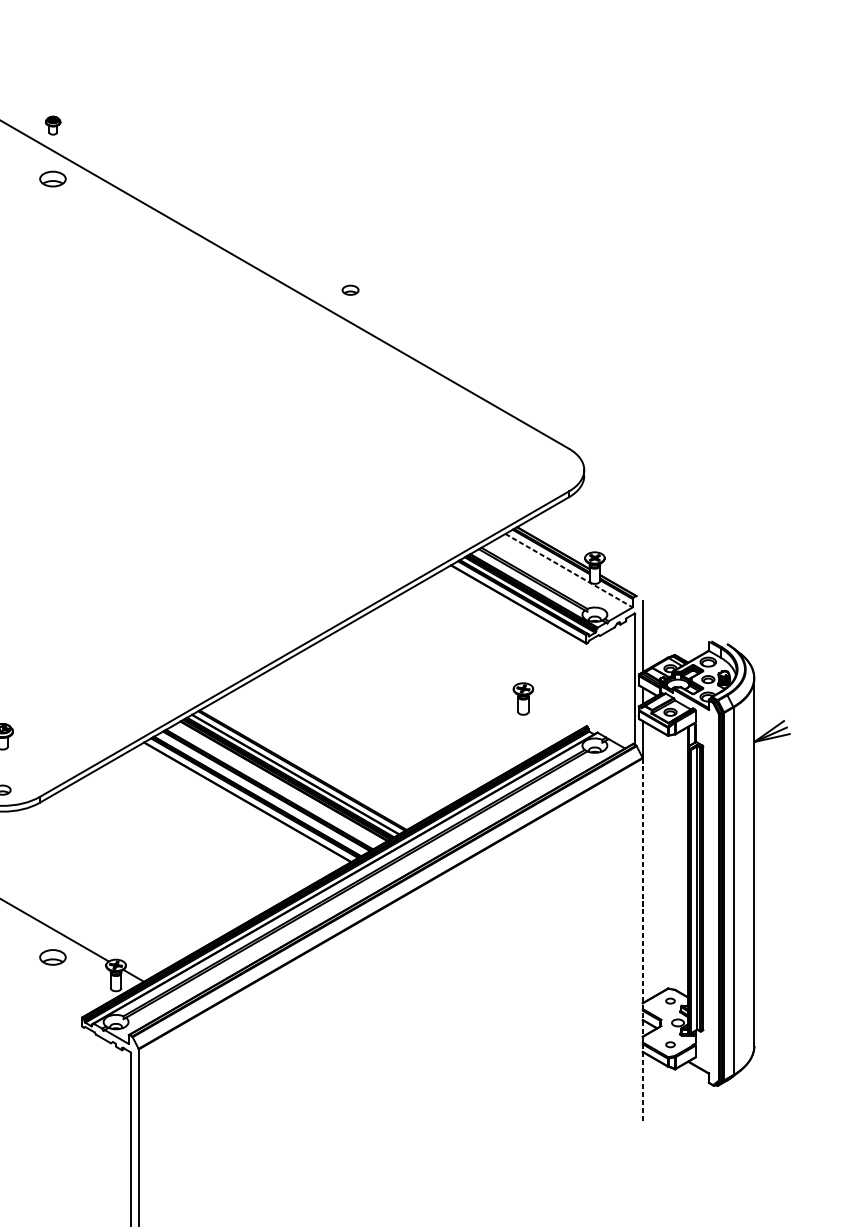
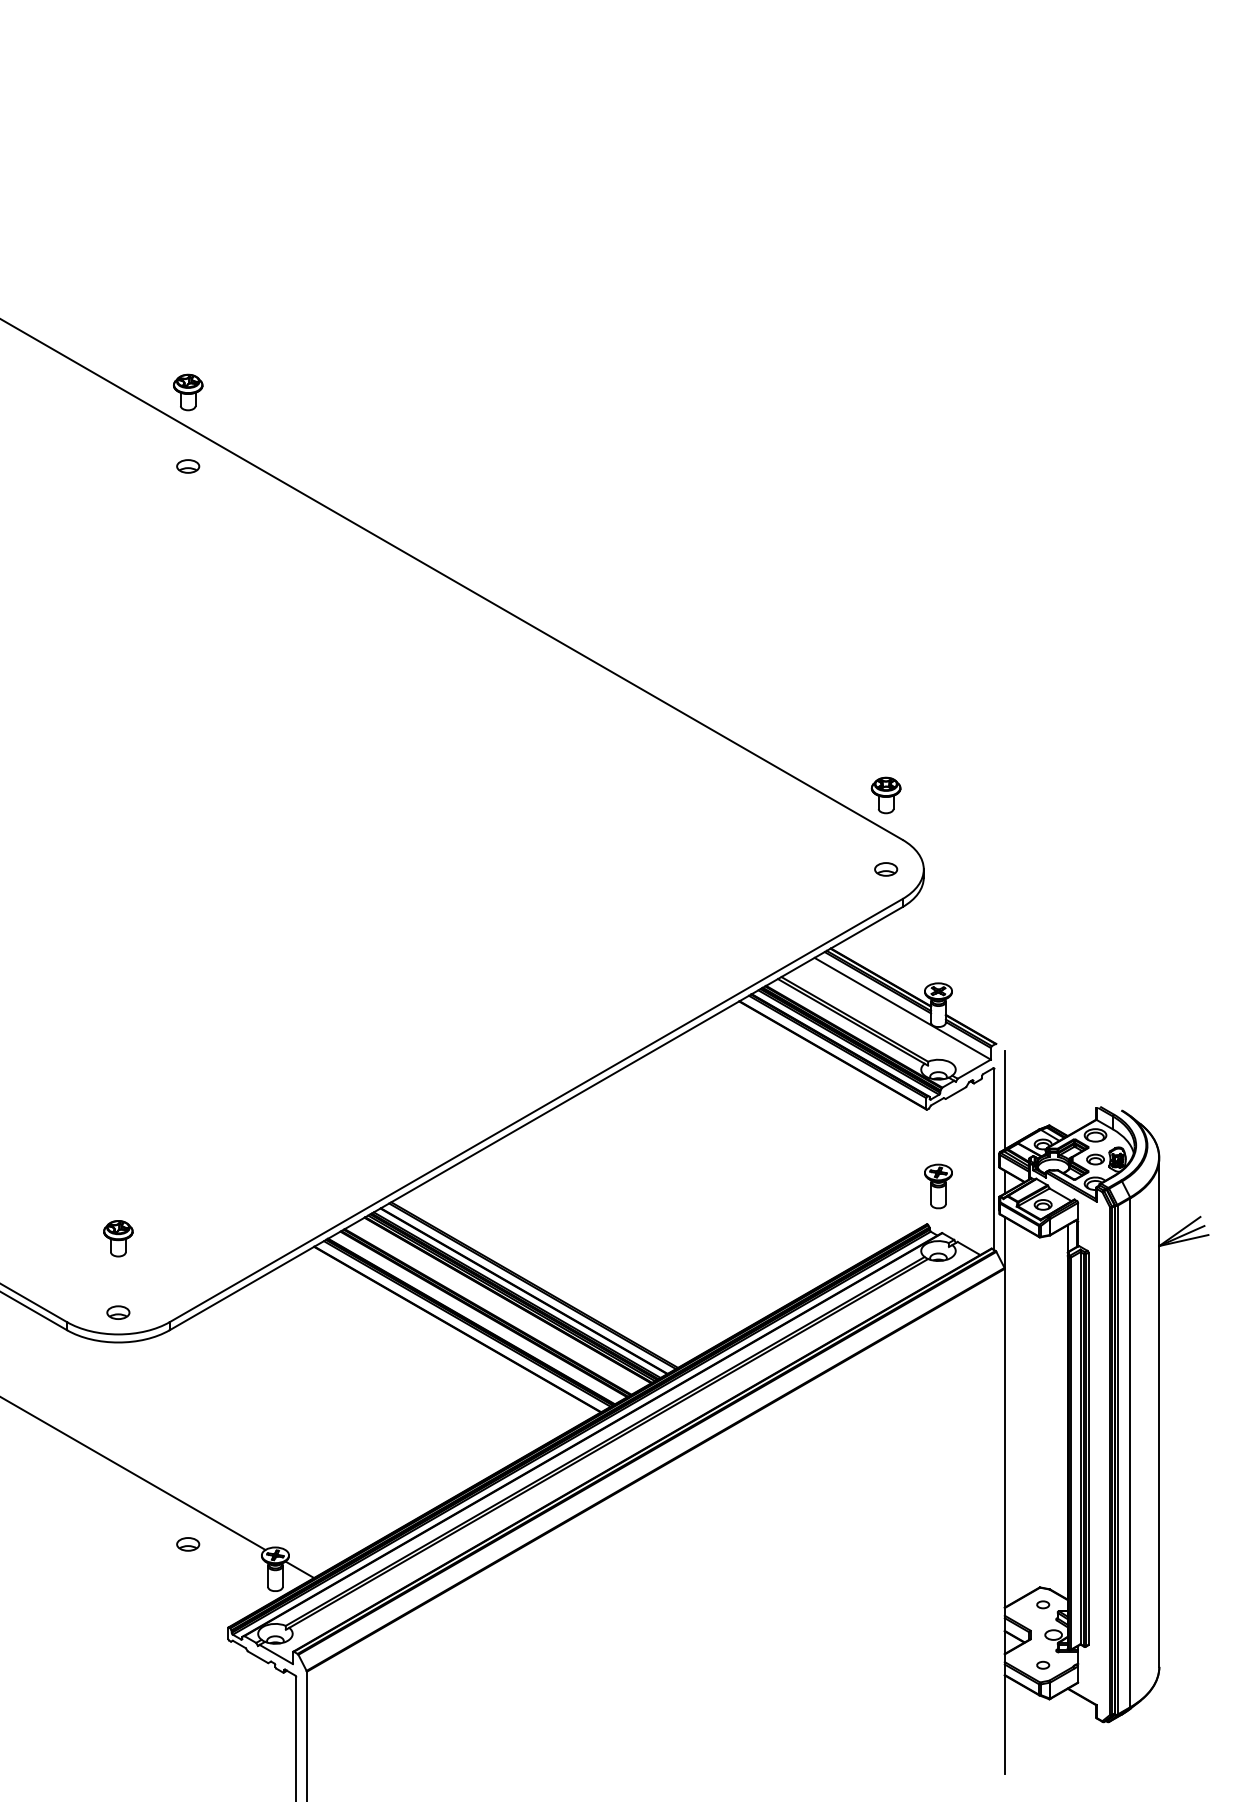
part: (53, 125) -> (188, 392), size x1.43
part: (53, 179) -> (188, 466), size x0.62
part: (350, 290) -> (886, 869), moved
part: (556, 416) -> (885, 795), added
line: (568, 570) -> (902, 1008), dashed -> solid
part: (523, 699) -> (938, 1186), moved
line: (642, 940) -> (1004, 1521), dashed -> solid
part: (53, 957) -> (188, 1544), size x0.62

